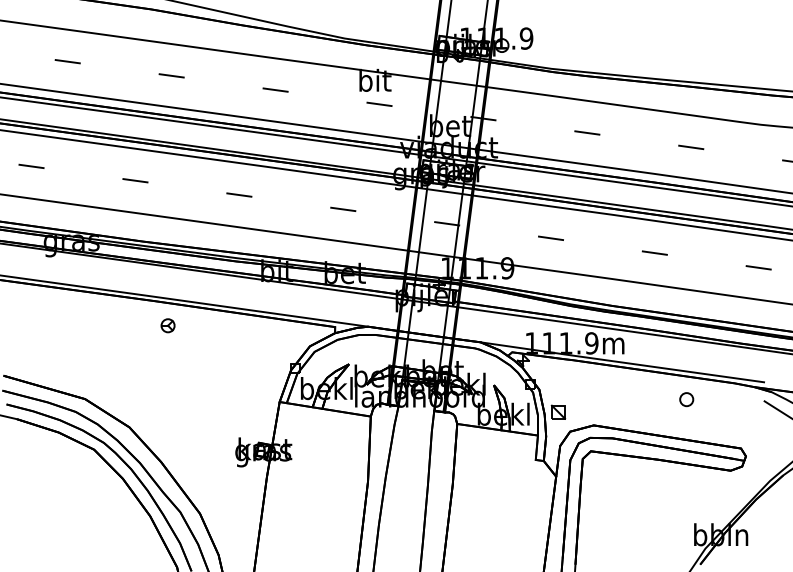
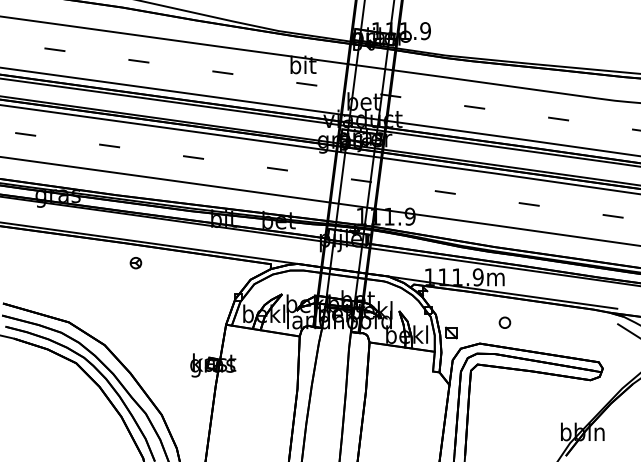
part: (686, 399) -> (504, 322), moved

